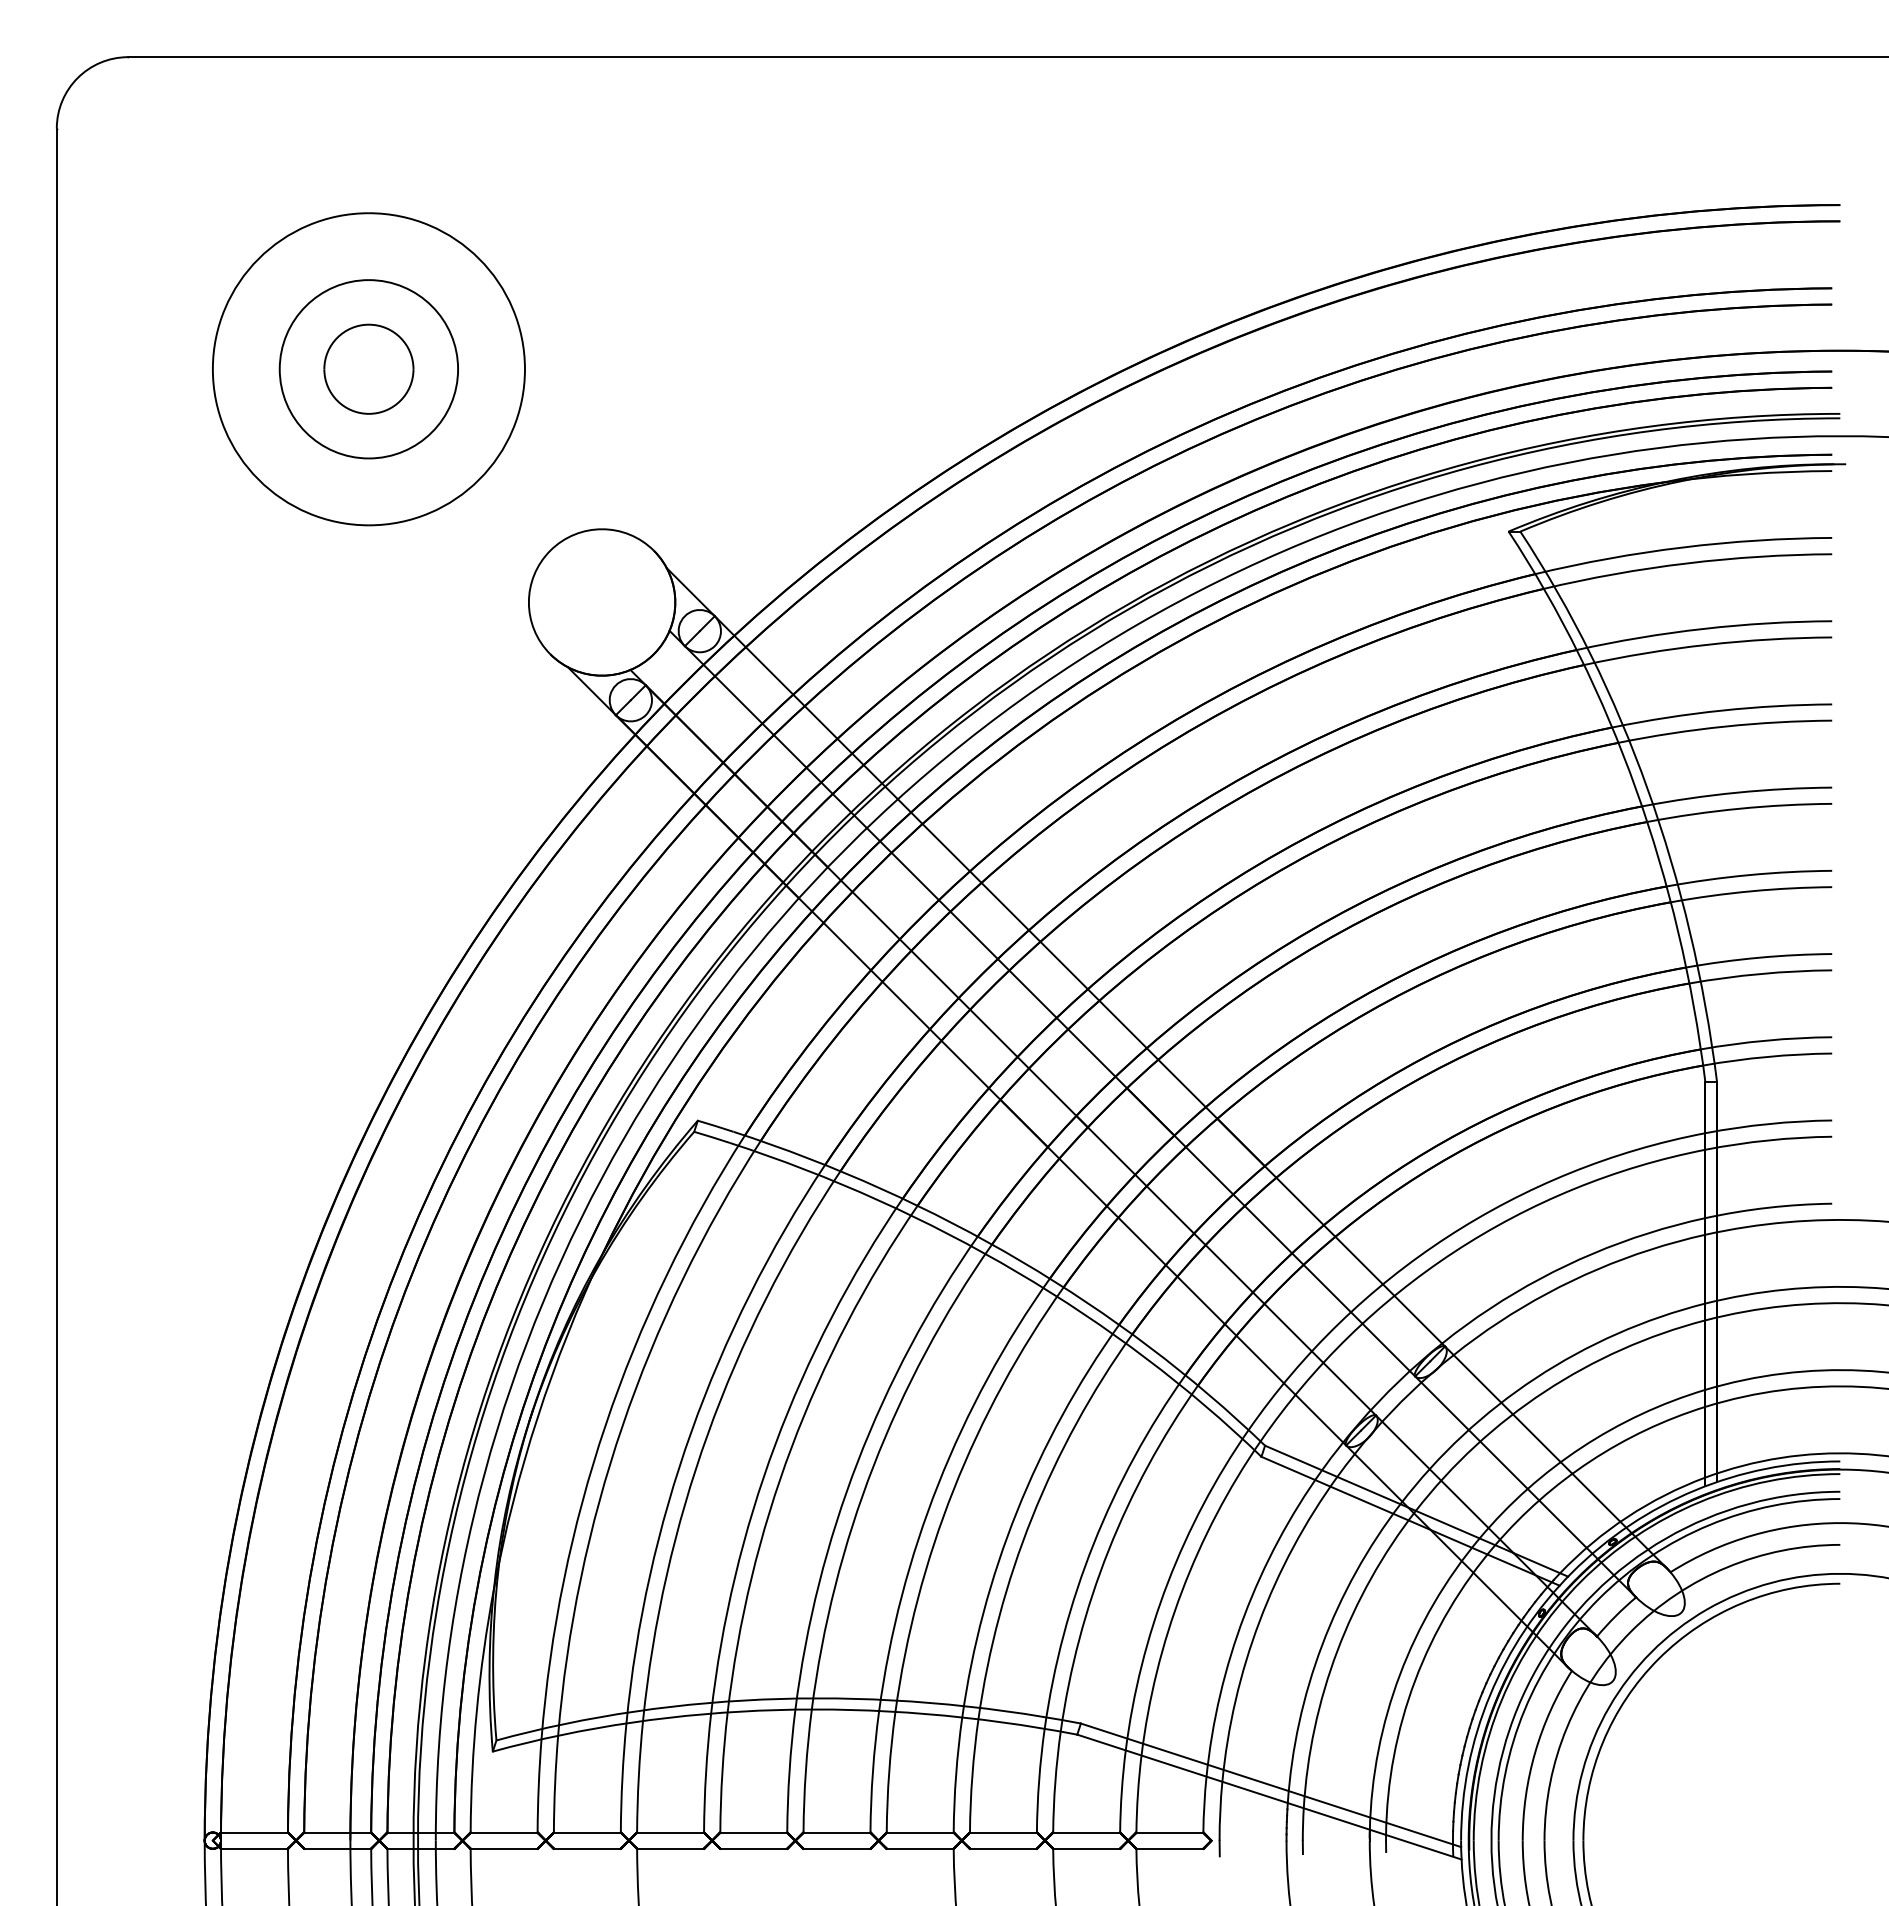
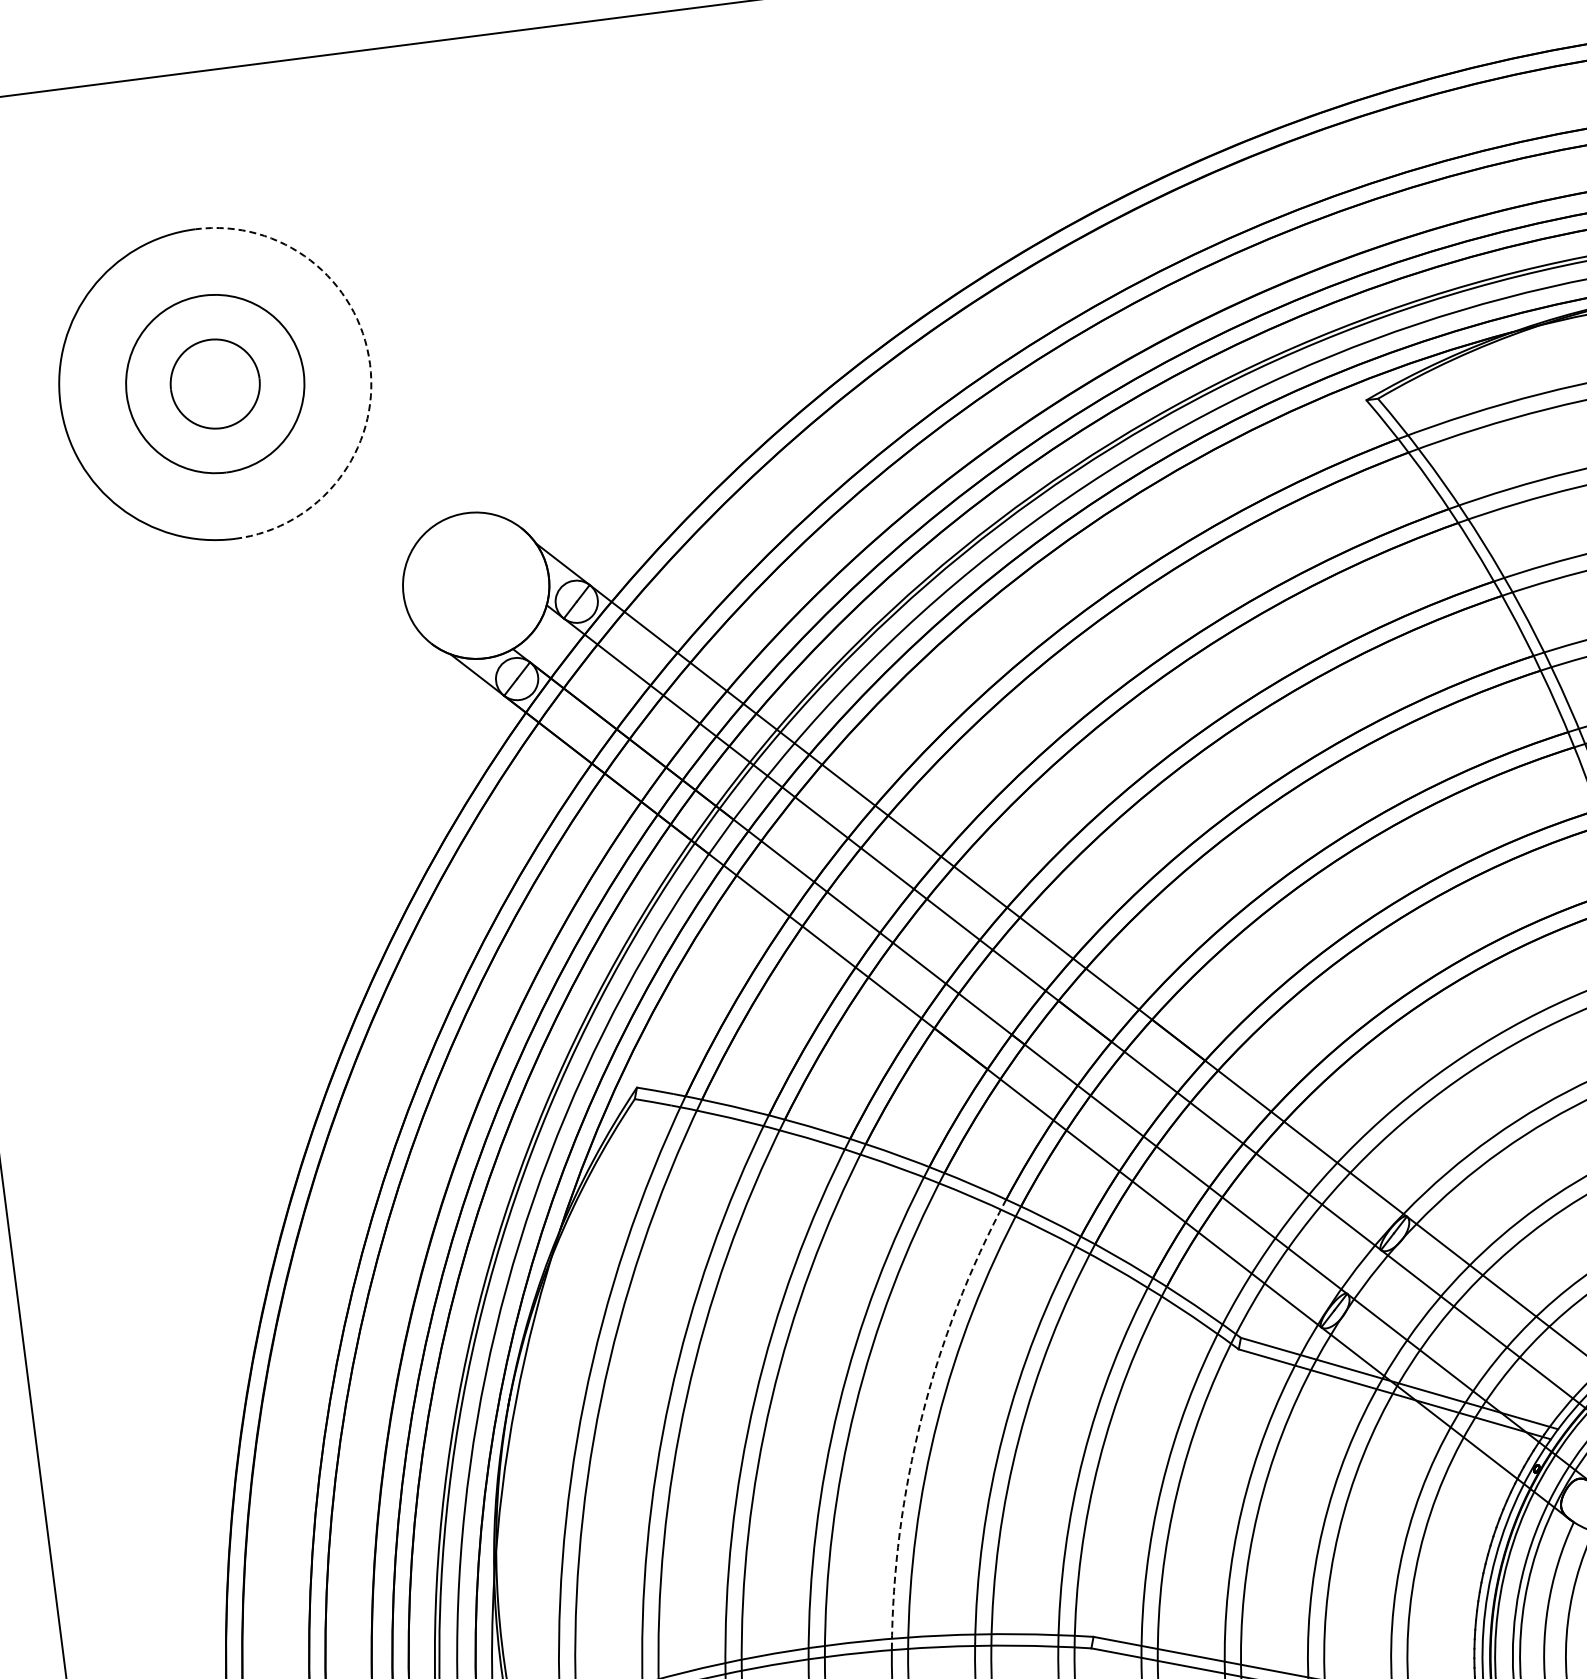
arc: (524, 369) -> (369, 364), solid -> dashed
arc: (938, 1484) -> (921, 1417), solid -> dashed

